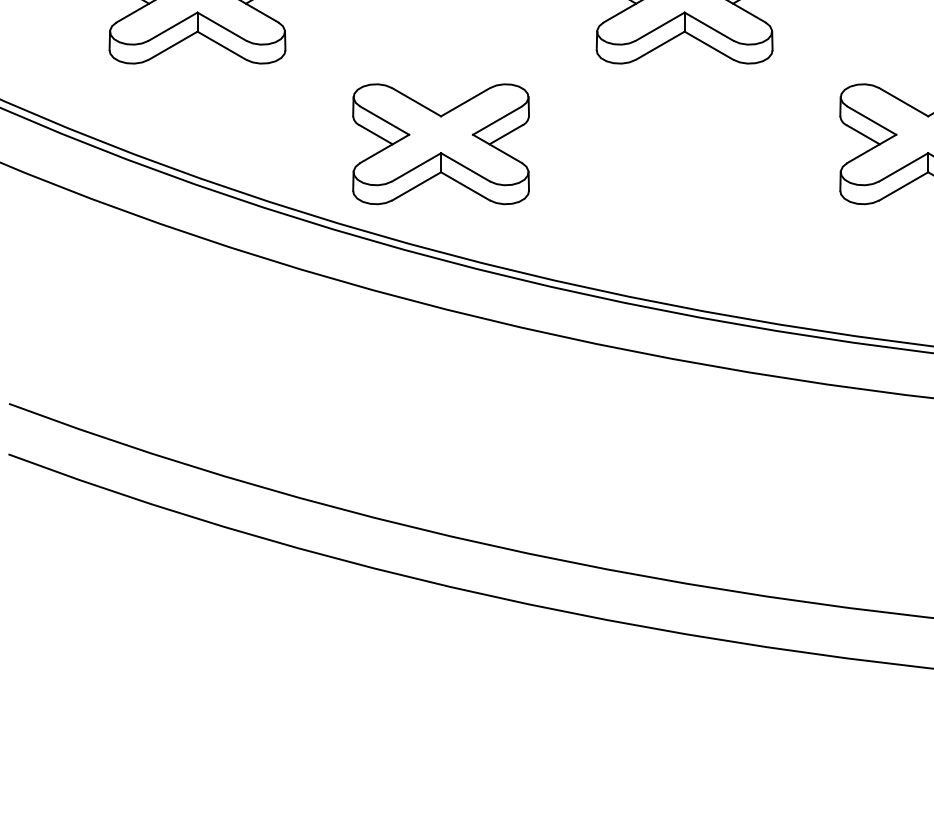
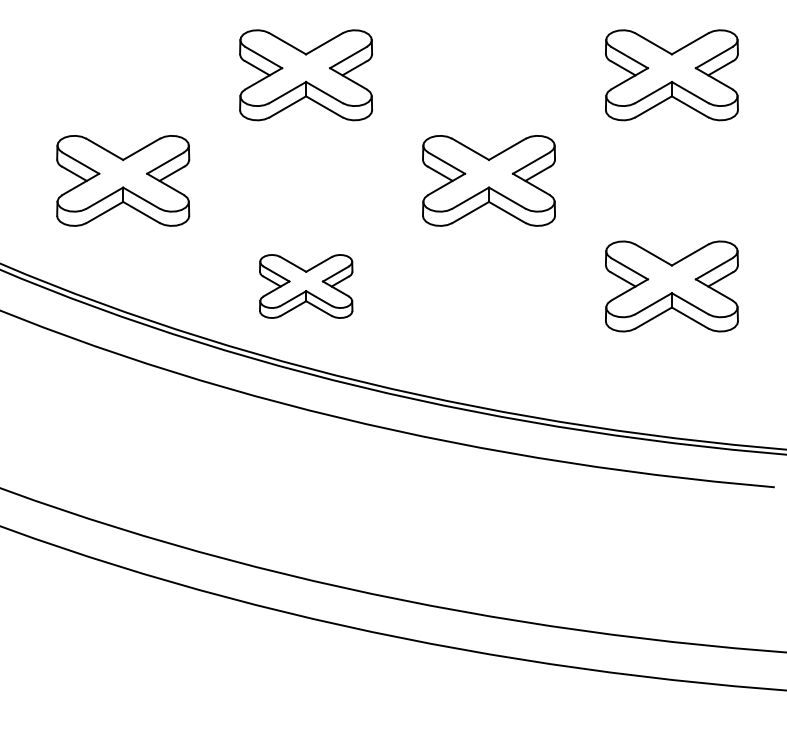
part: (441, 144) -> (306, 286), size x0.7

